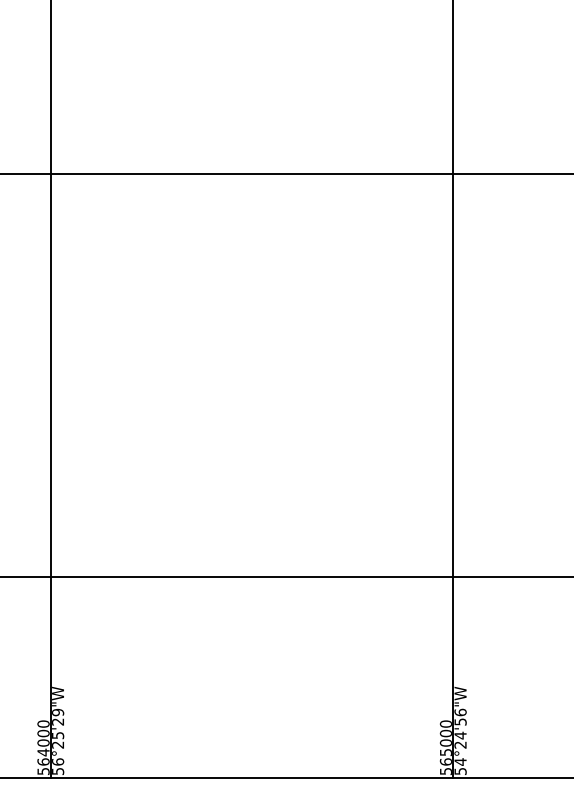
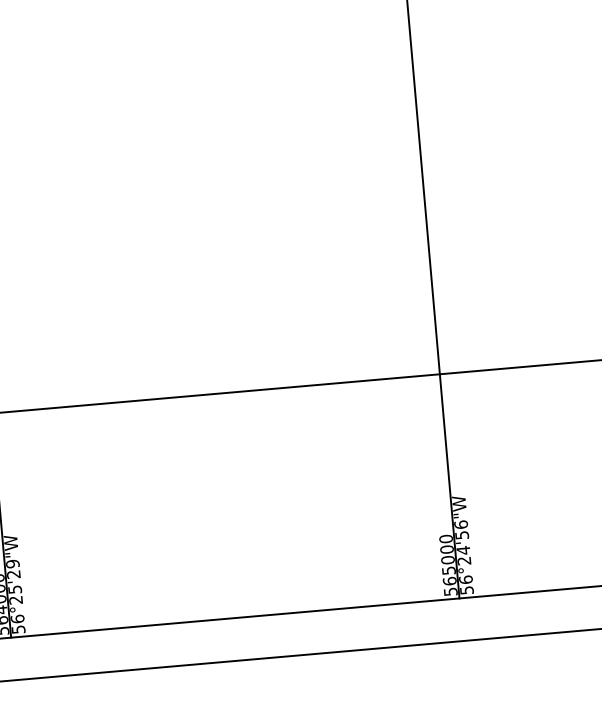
text: (460, 761) -> (465, 579), 54°24'56"W -> 56°24'56"W

